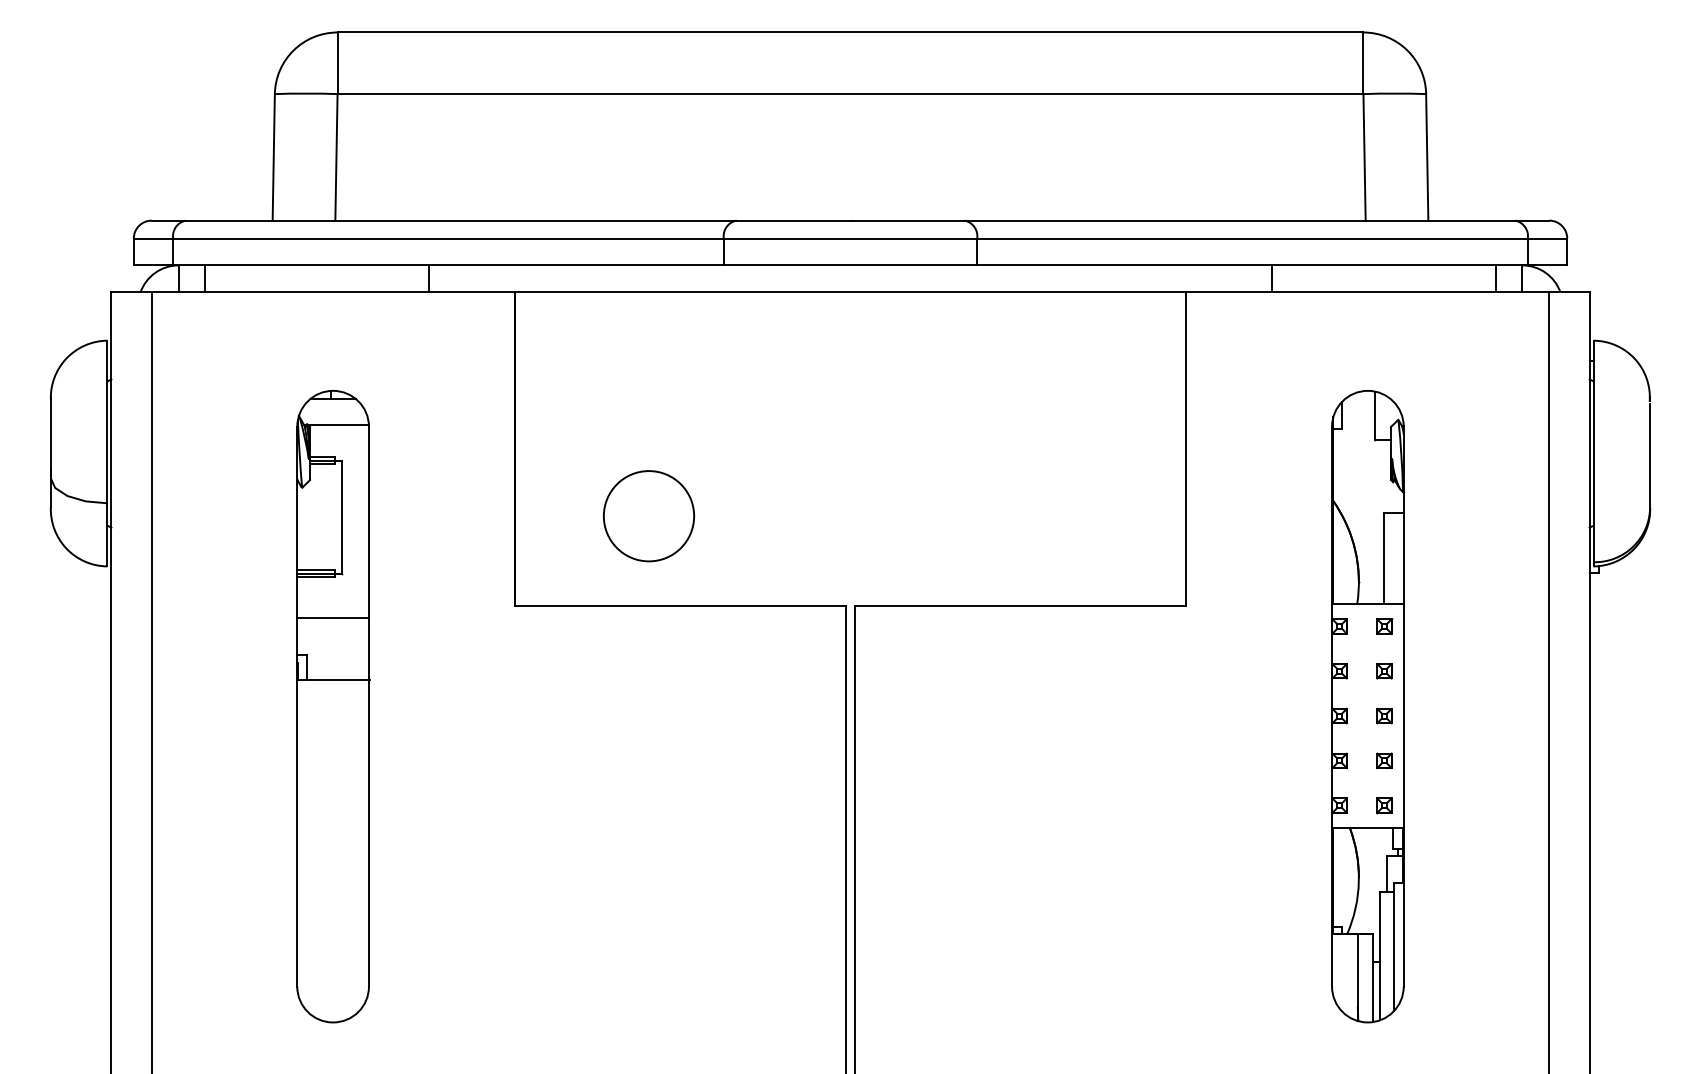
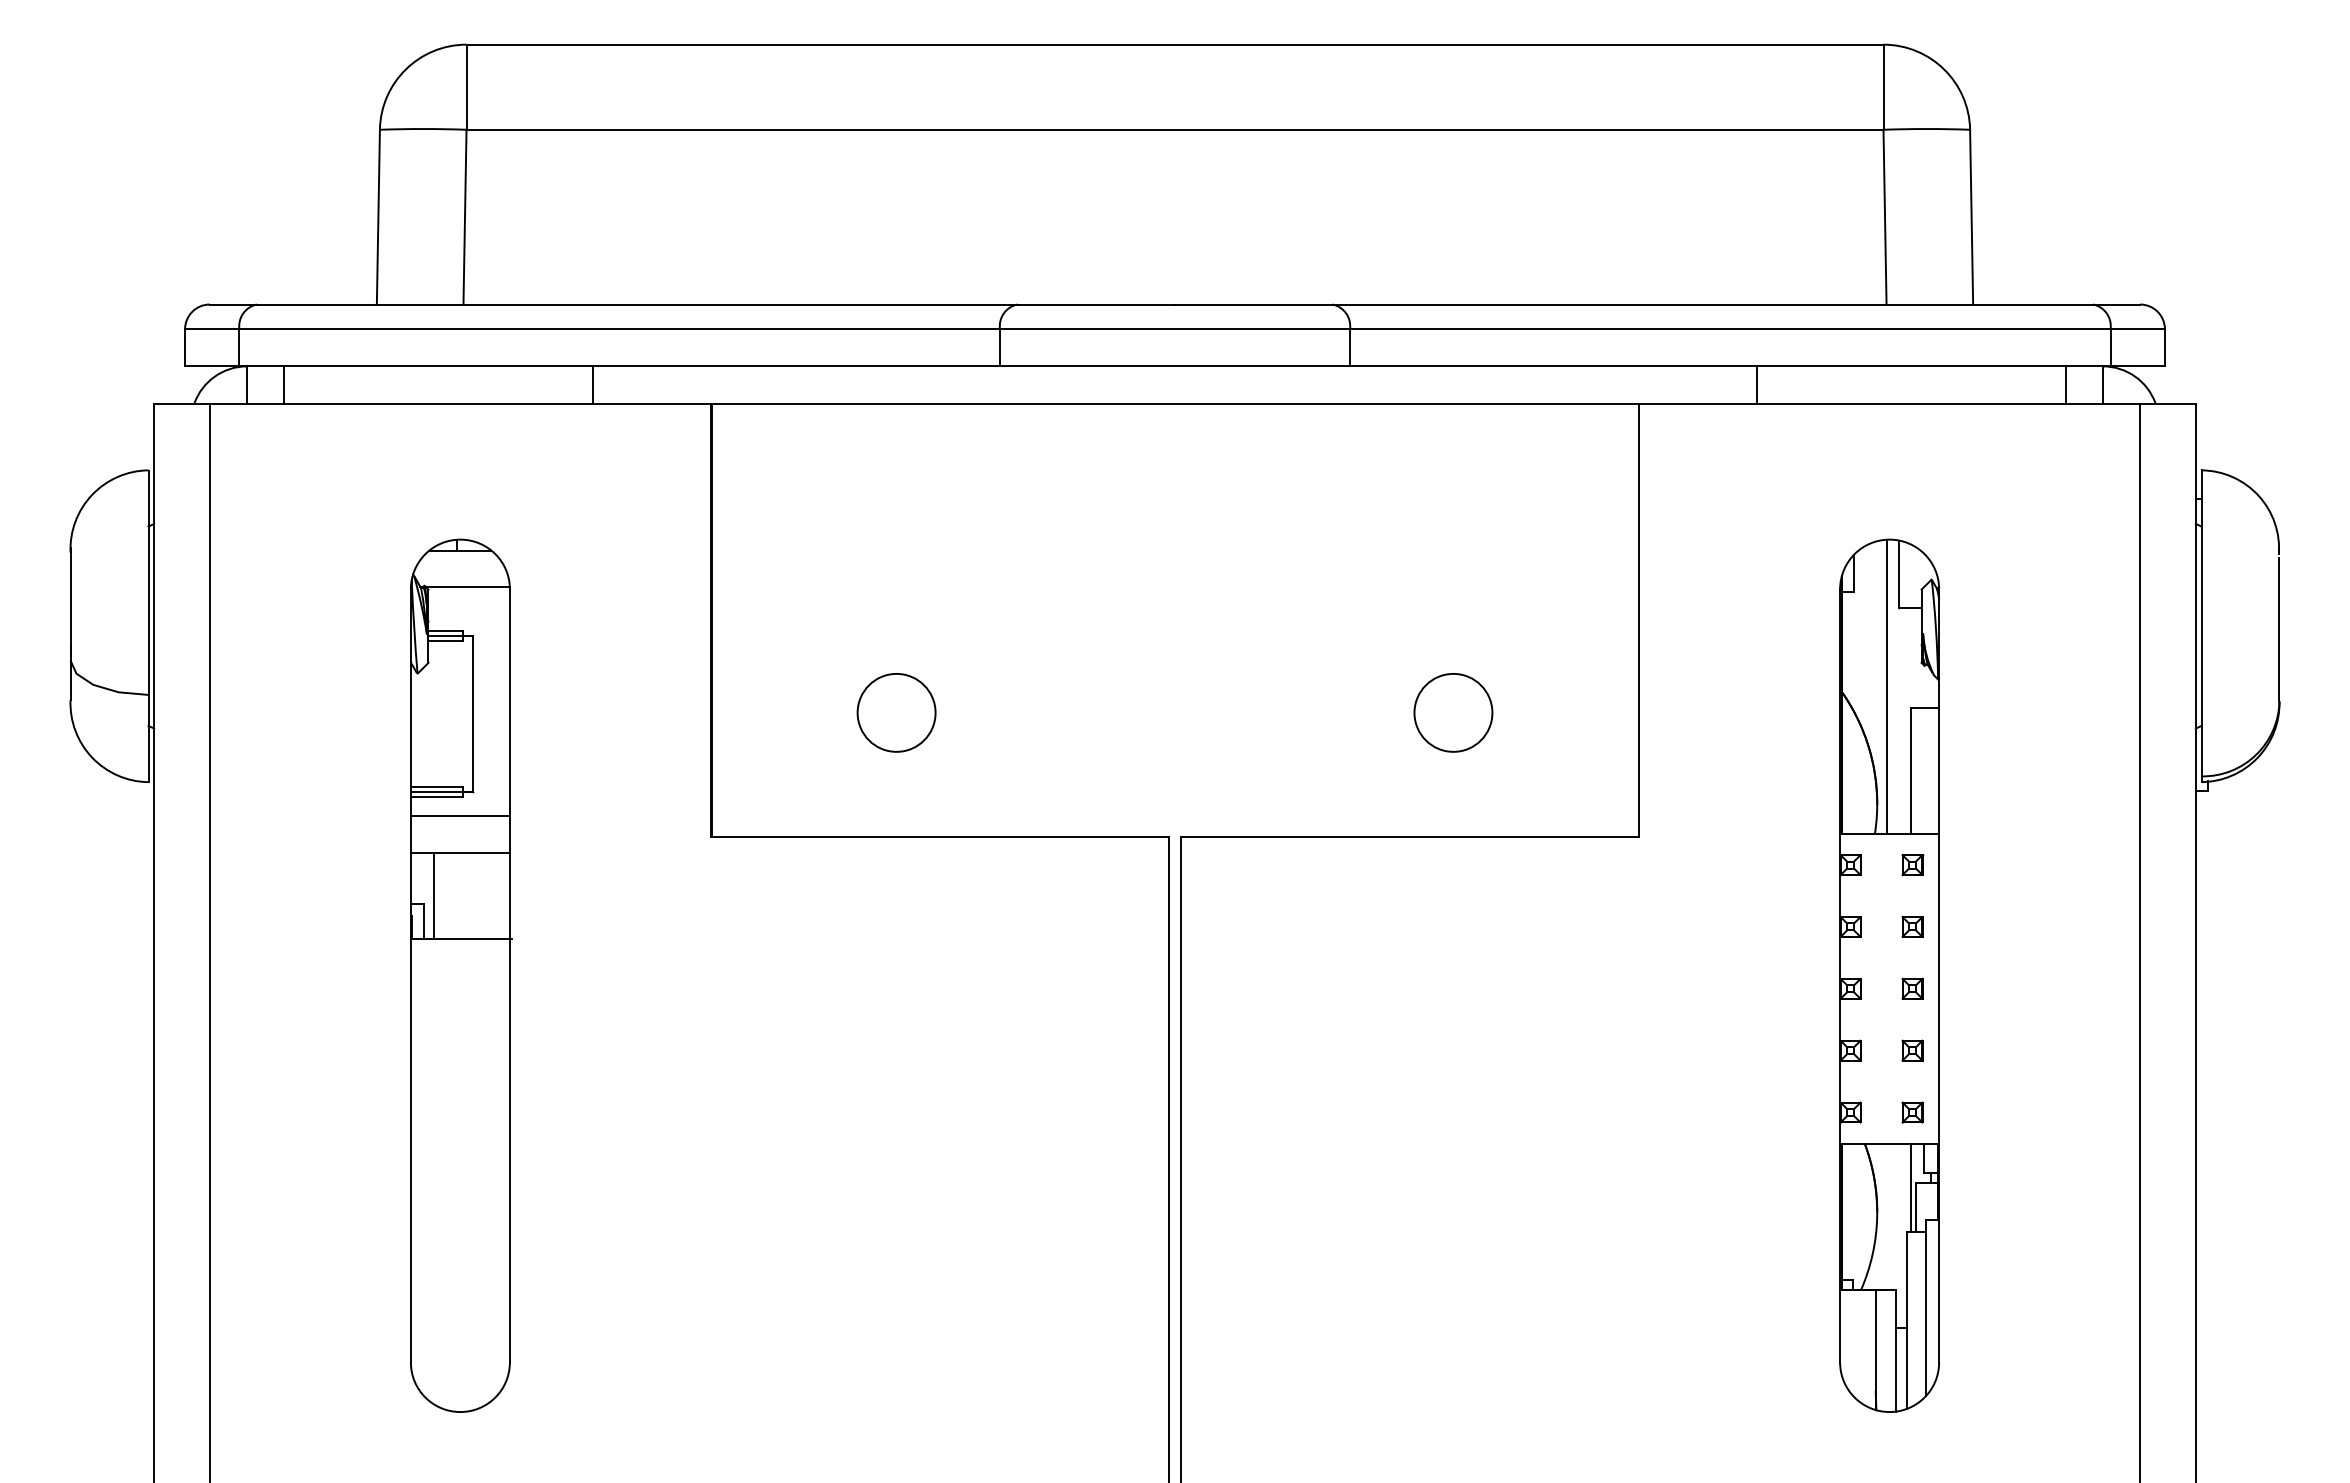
line: (1366, 497) -> (1887, 686), added
circle: (648, 516) -> (896, 712), size x0.62
circle: (1052, 516) -> (1453, 712), added
line: (332, 591) -> (459, 816), added
line: (313, 648) -> (433, 895), added
line: (1383, 859) -> (1911, 1187), added

